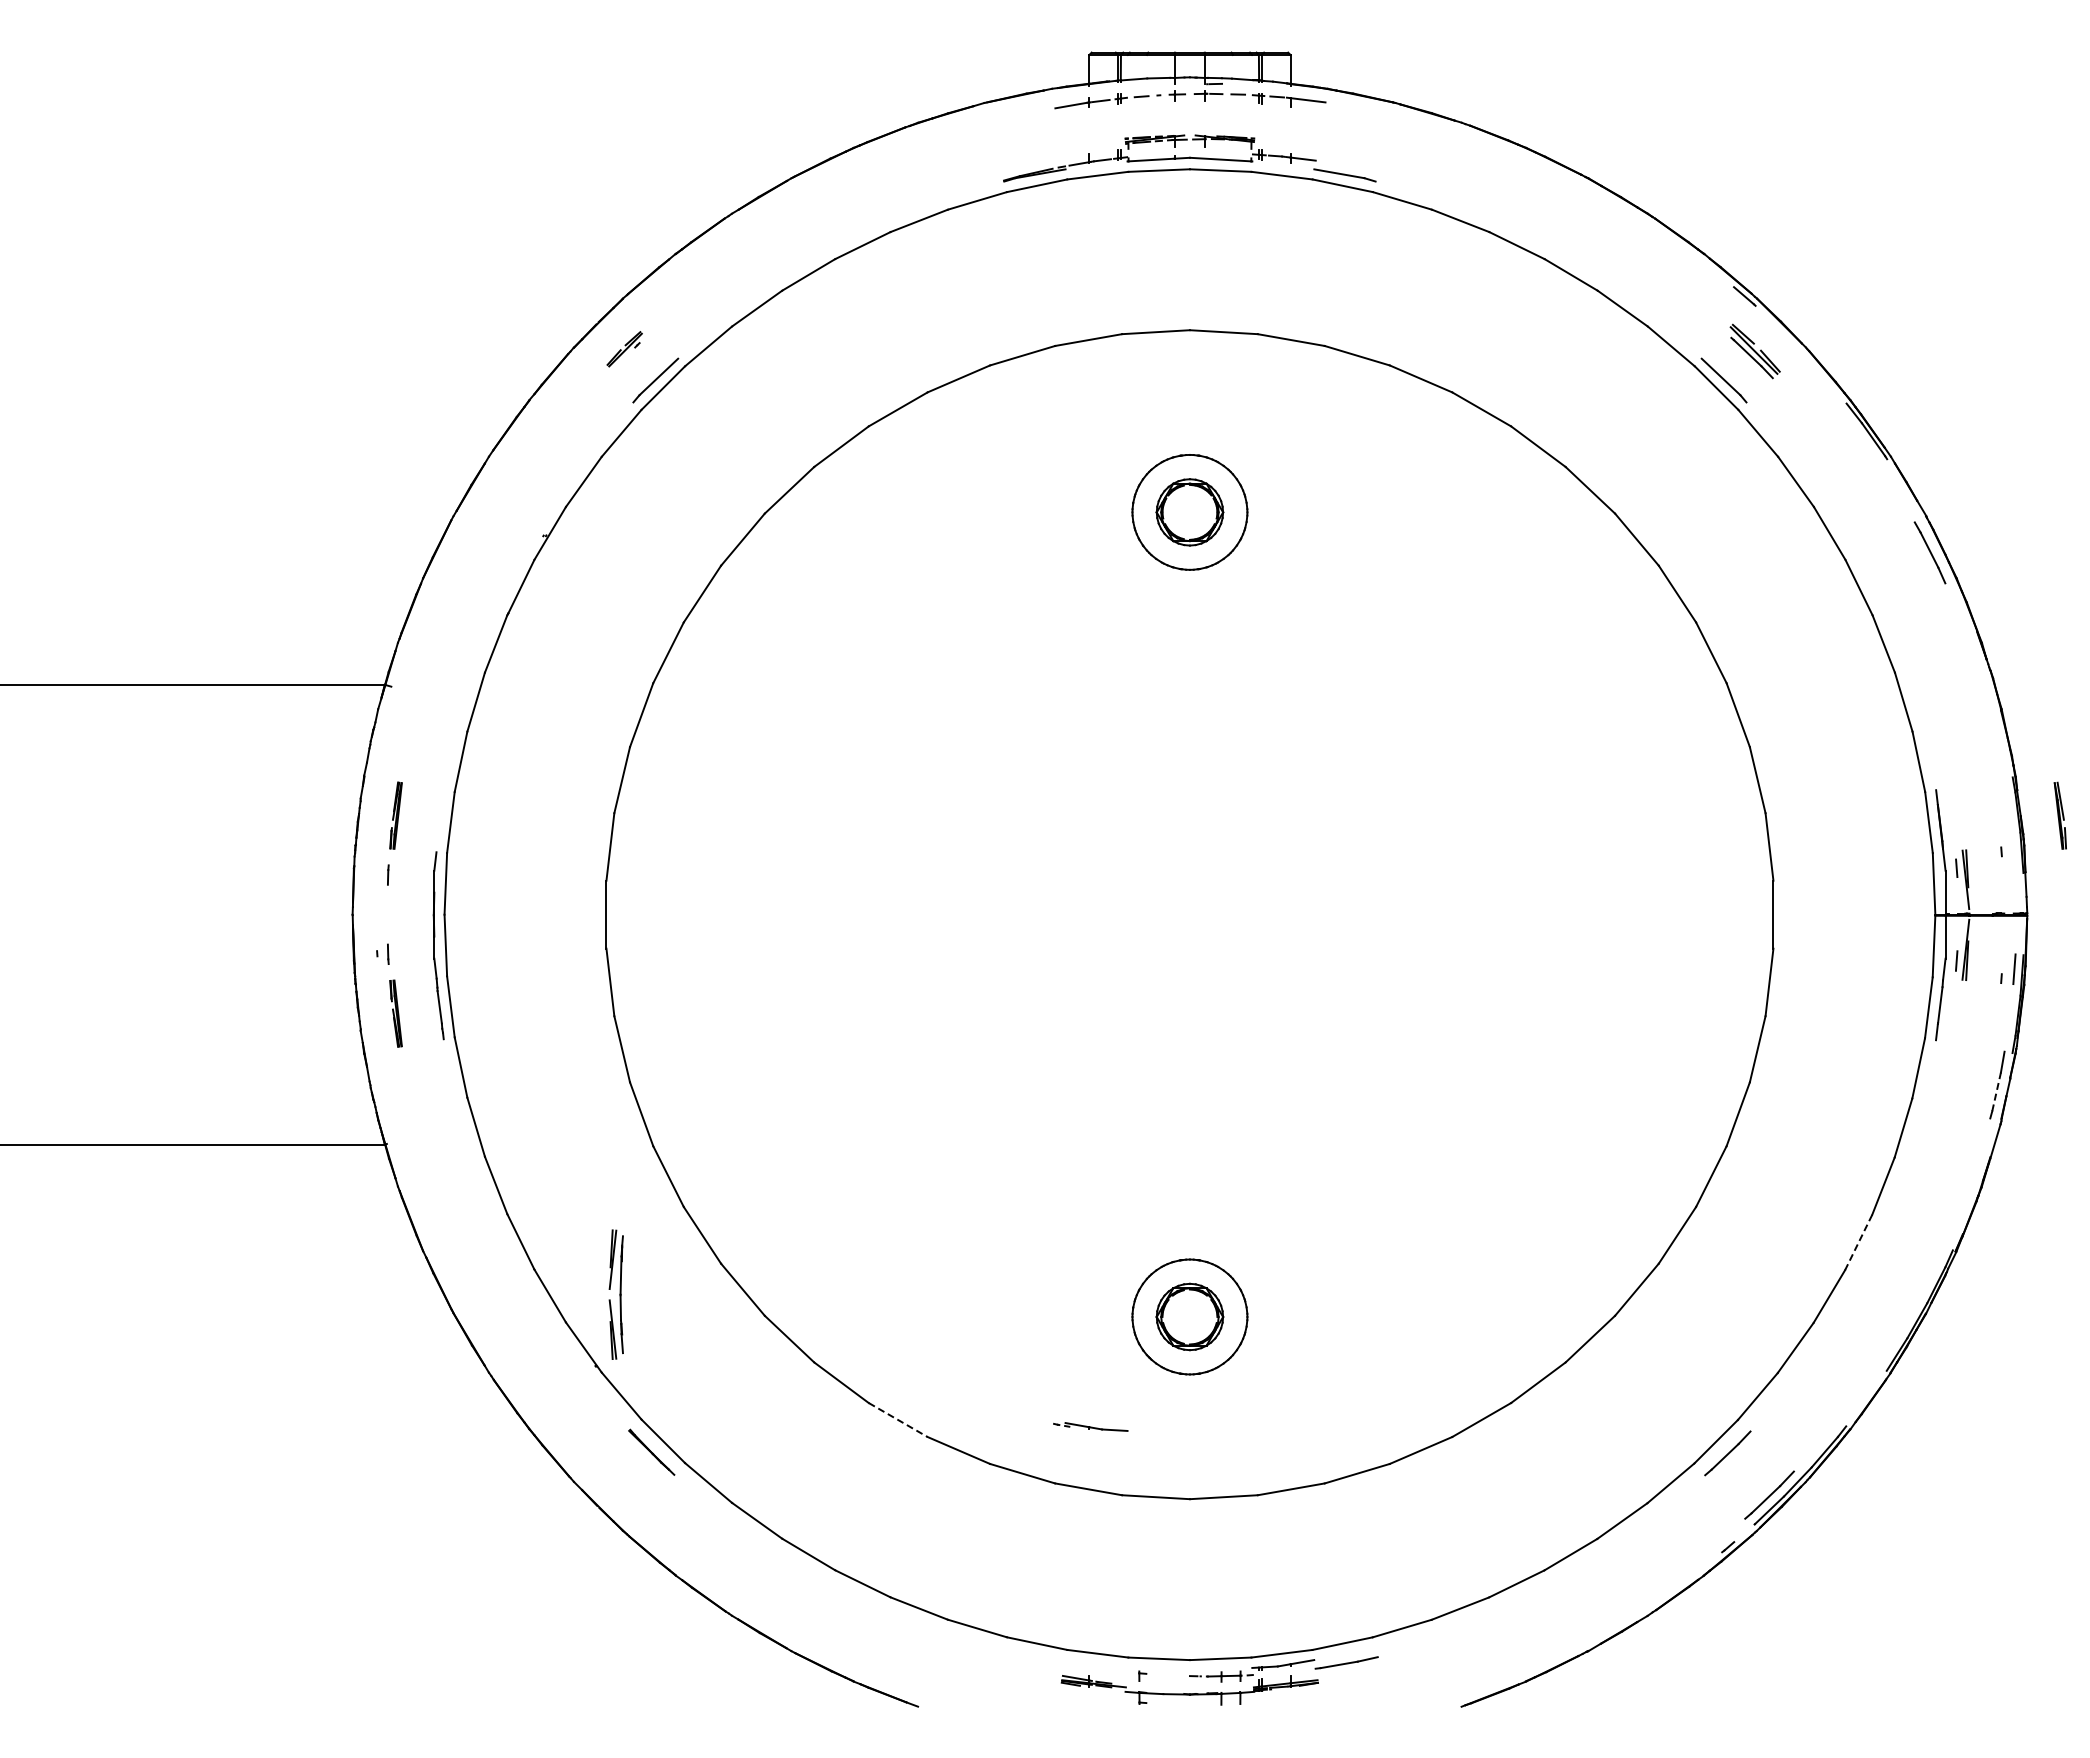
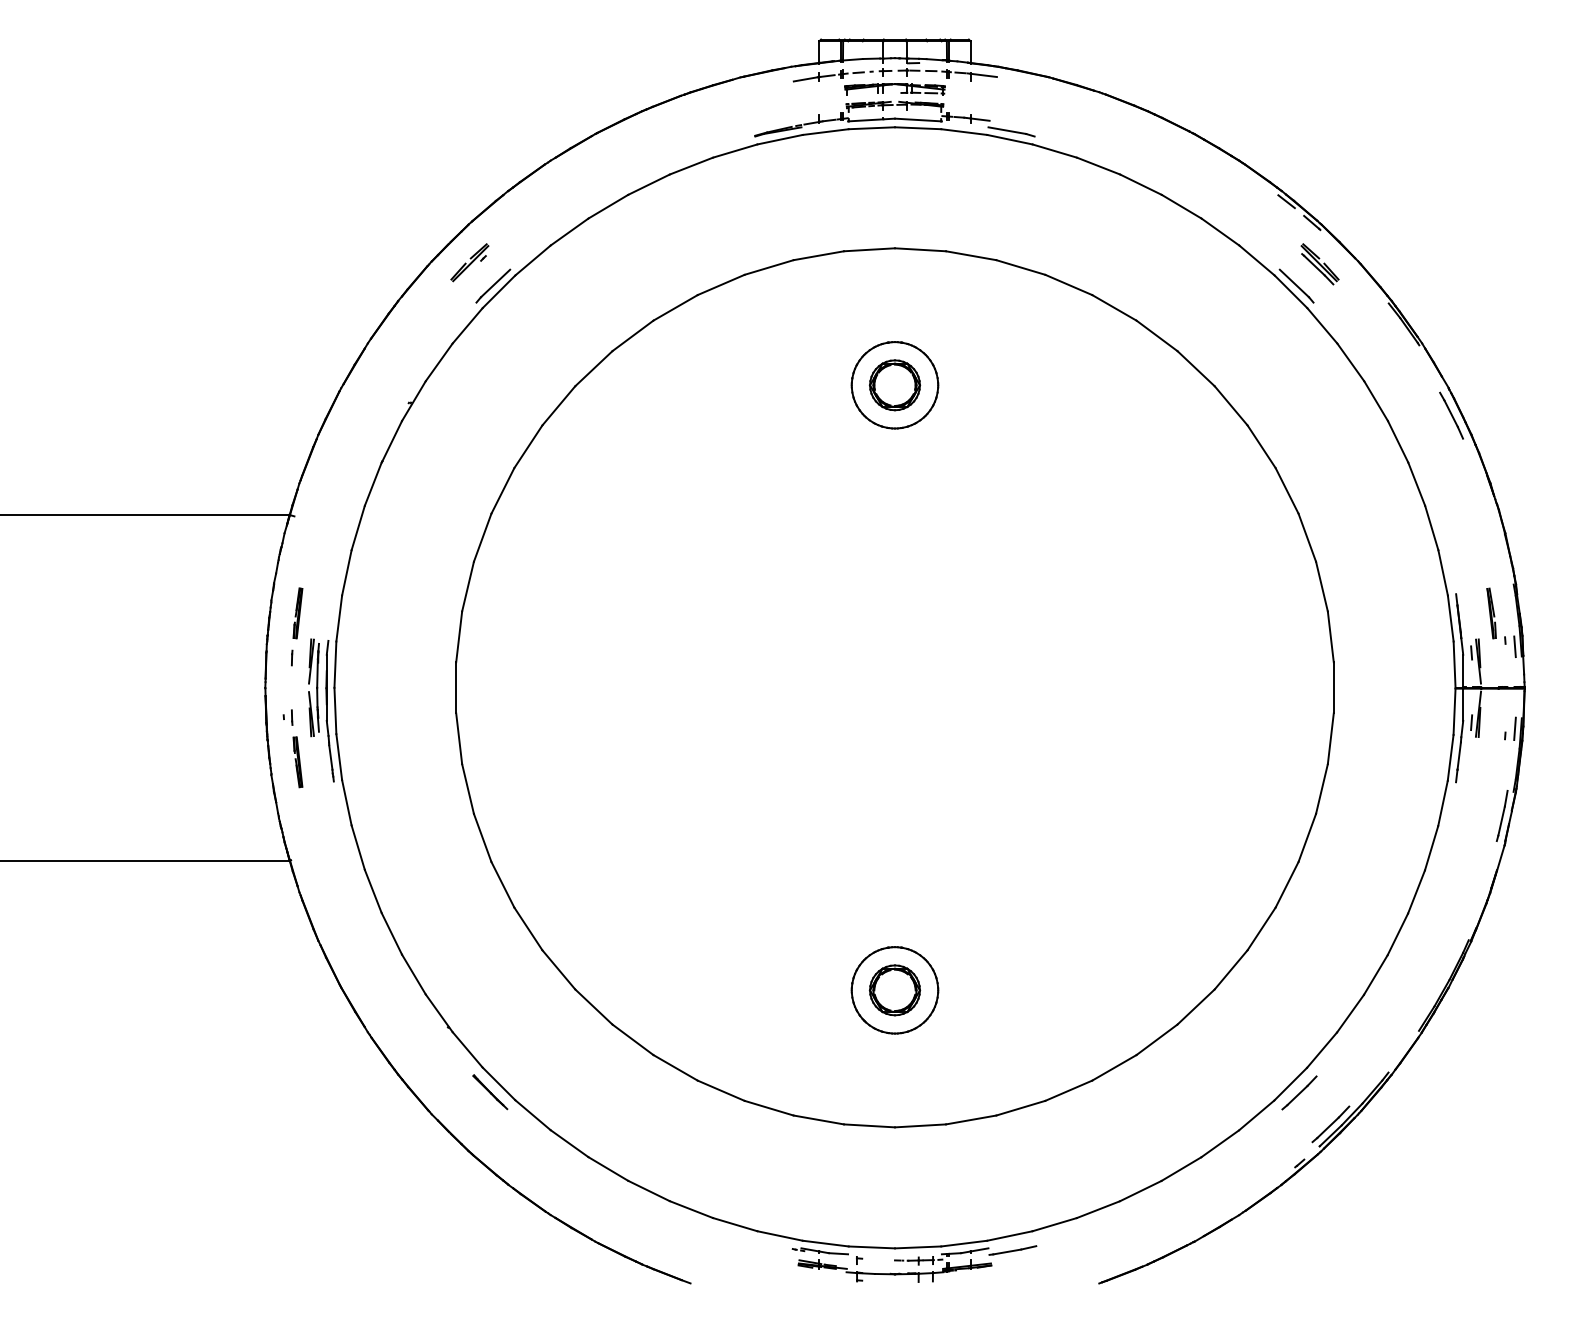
part: (1189, 118) -> (894, 89), added
line: (1710, 267) -> (1286, 201), added
part: (624, 348) -> (469, 262), size x1.43
part: (2059, 815) -> (1491, 613), moved
line: (2014, 859) -> (1515, 646), added
line: (1996, 1091) -> (1501, 820), dashed -> solid
line: (1858, 1242) -> (1397, 934), dashed -> solid
part: (615, 1294) -> (313, 687), moved
line: (898, 1420) -> (675, 1068), dashed -> solid
part: (1090, 1426) -> (820, 1250), moved

